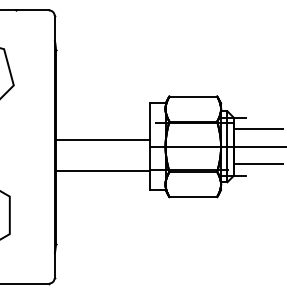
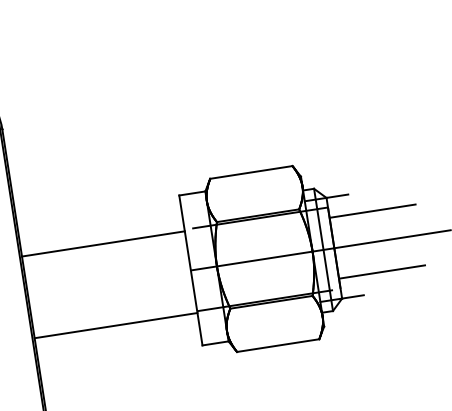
line: (102, 140) -> (102, 244), moved

